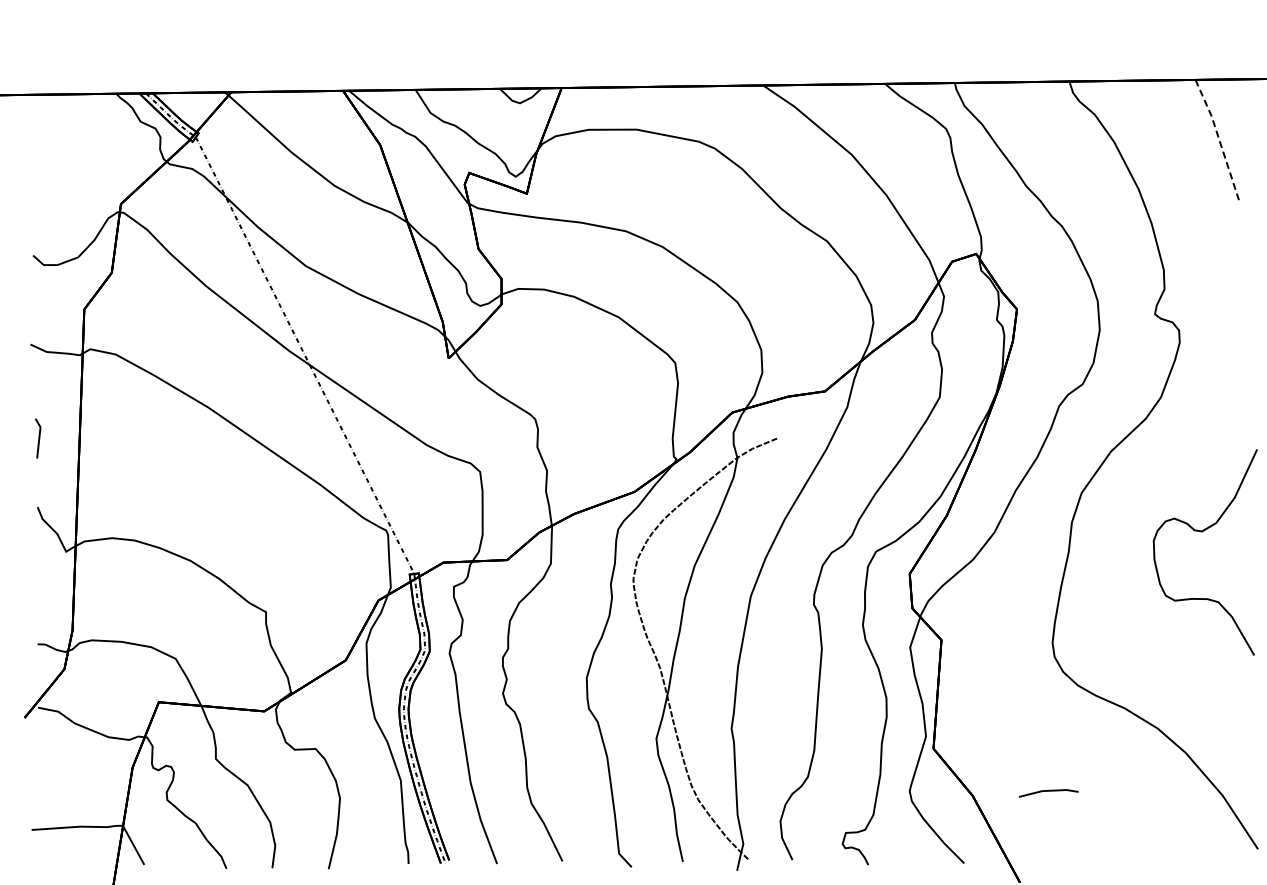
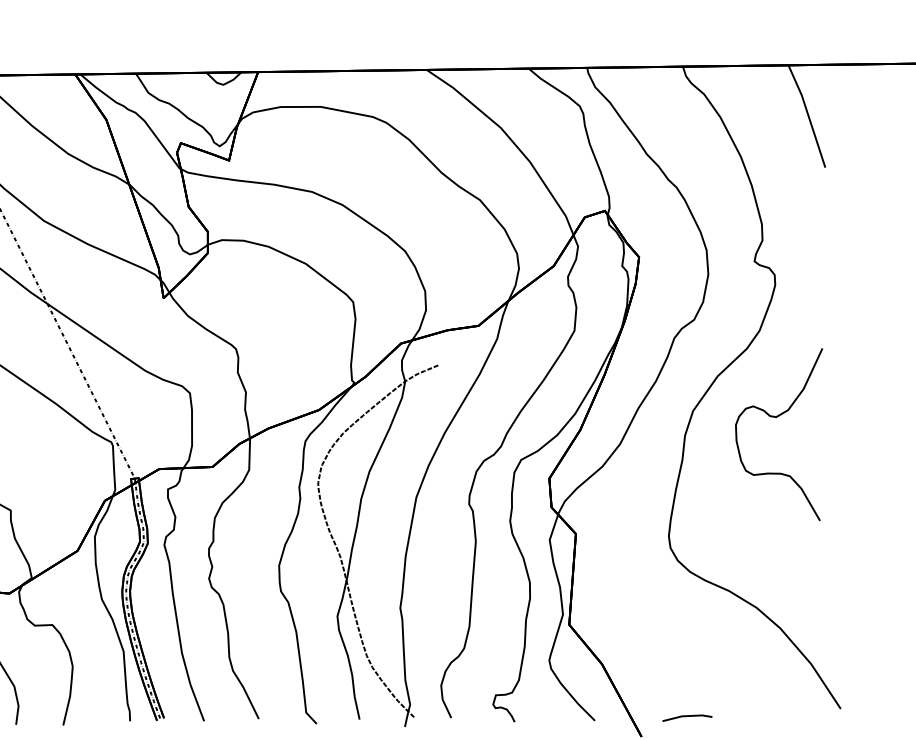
line: (1219, 139) -> (808, 115), dashed -> solid
curve: (1202, 532) -> (776, 417), moved
line: (1048, 791) -> (687, 716), moved

